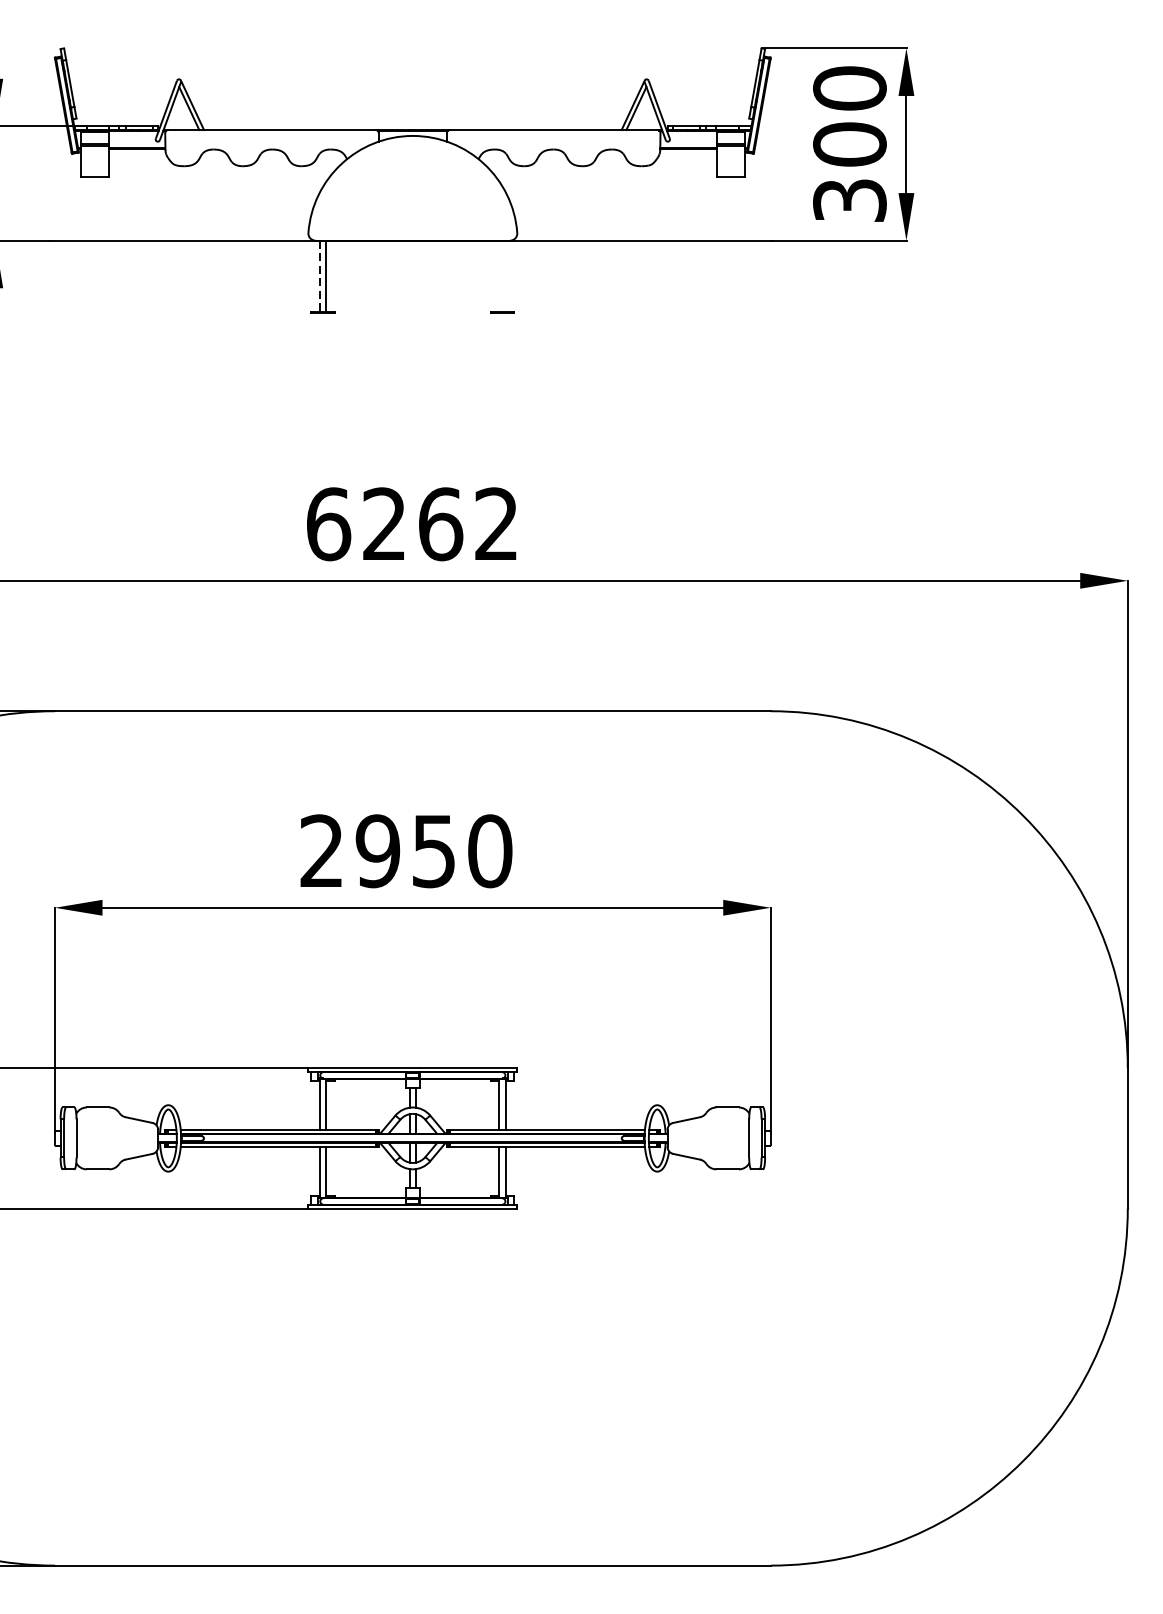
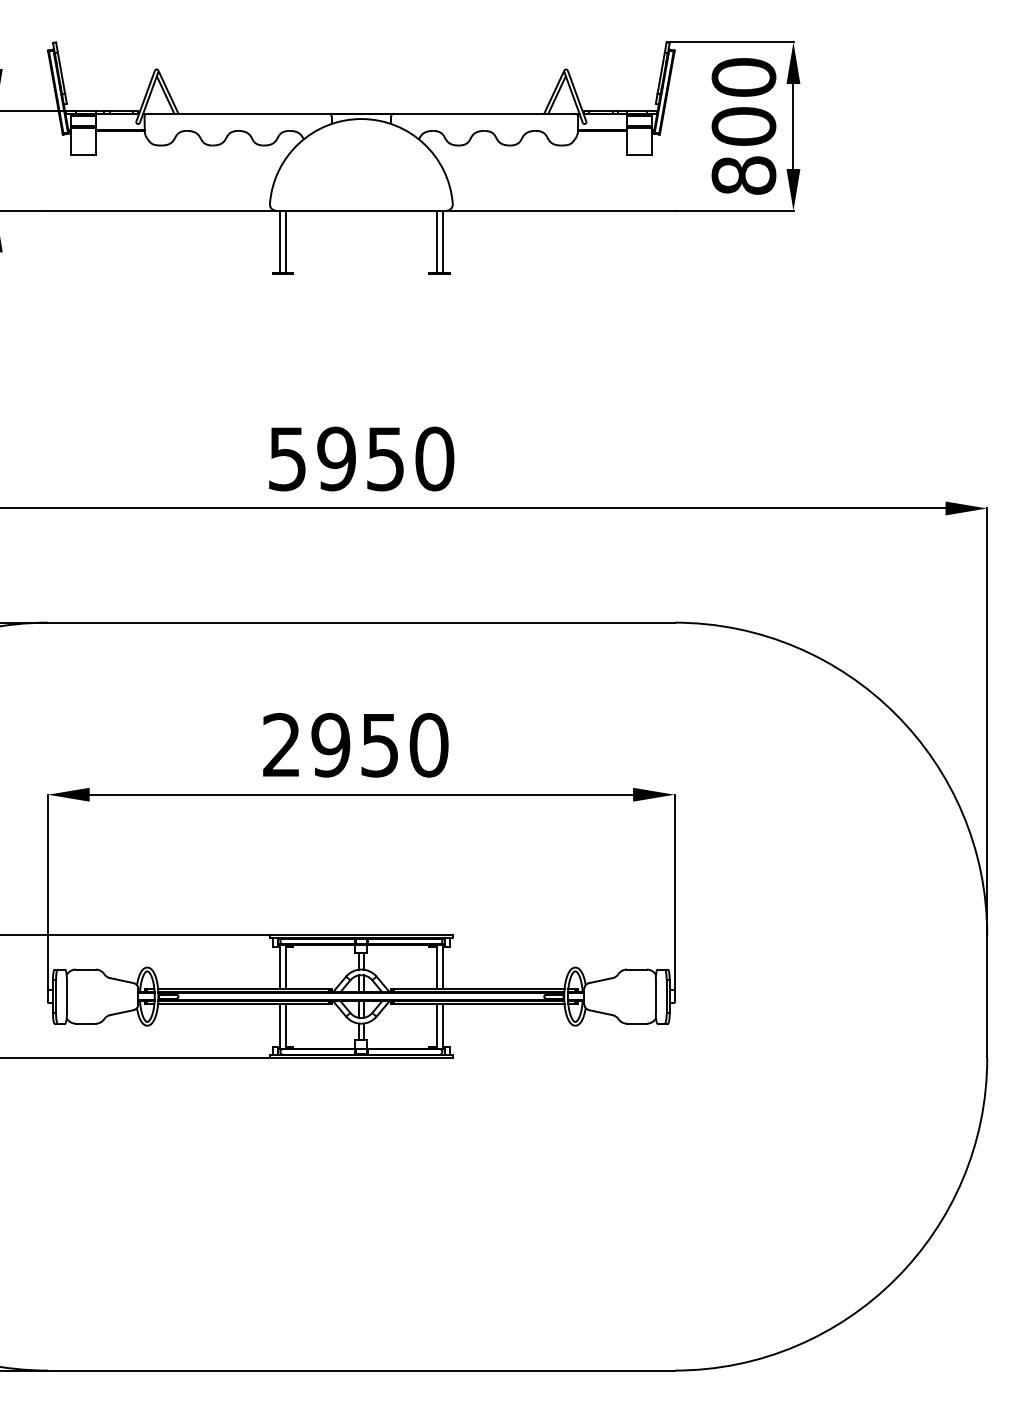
text: (849, 200) -> (743, 175), 300 -> 800
line: (498, 275) -> (436, 241), added
line: (505, 275) -> (442, 241), added
line: (320, 276) -> (280, 242), dashed -> solid
text: (413, 523) -> (361, 458), 6262 -> 5950

